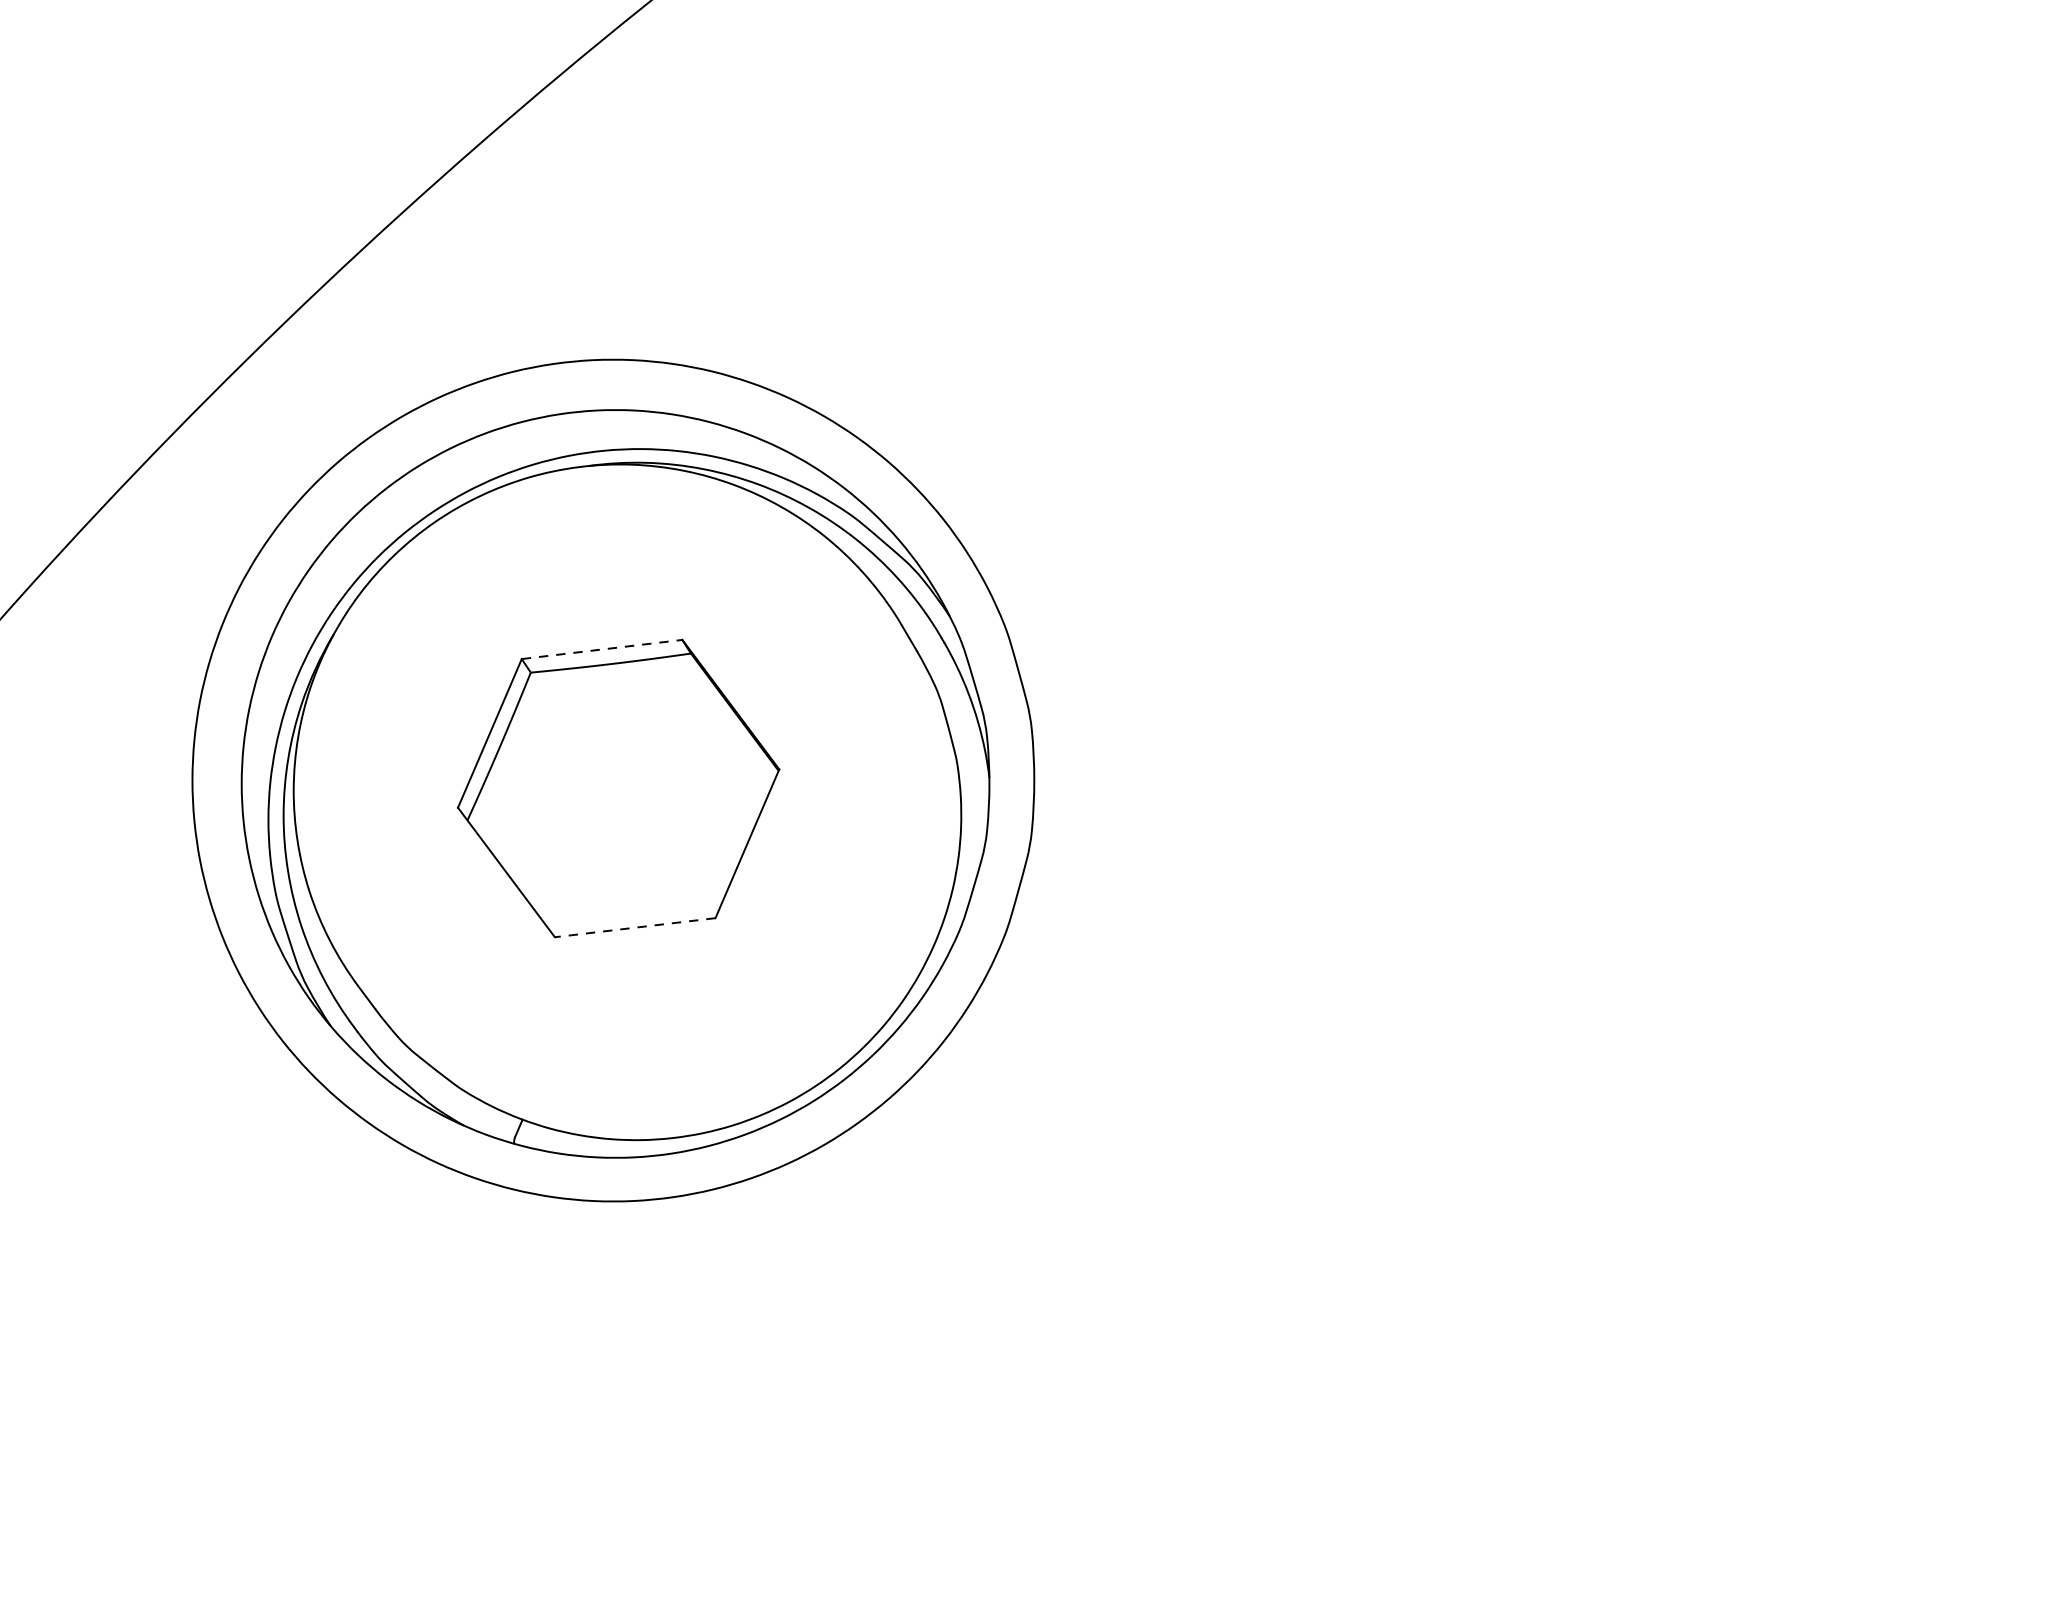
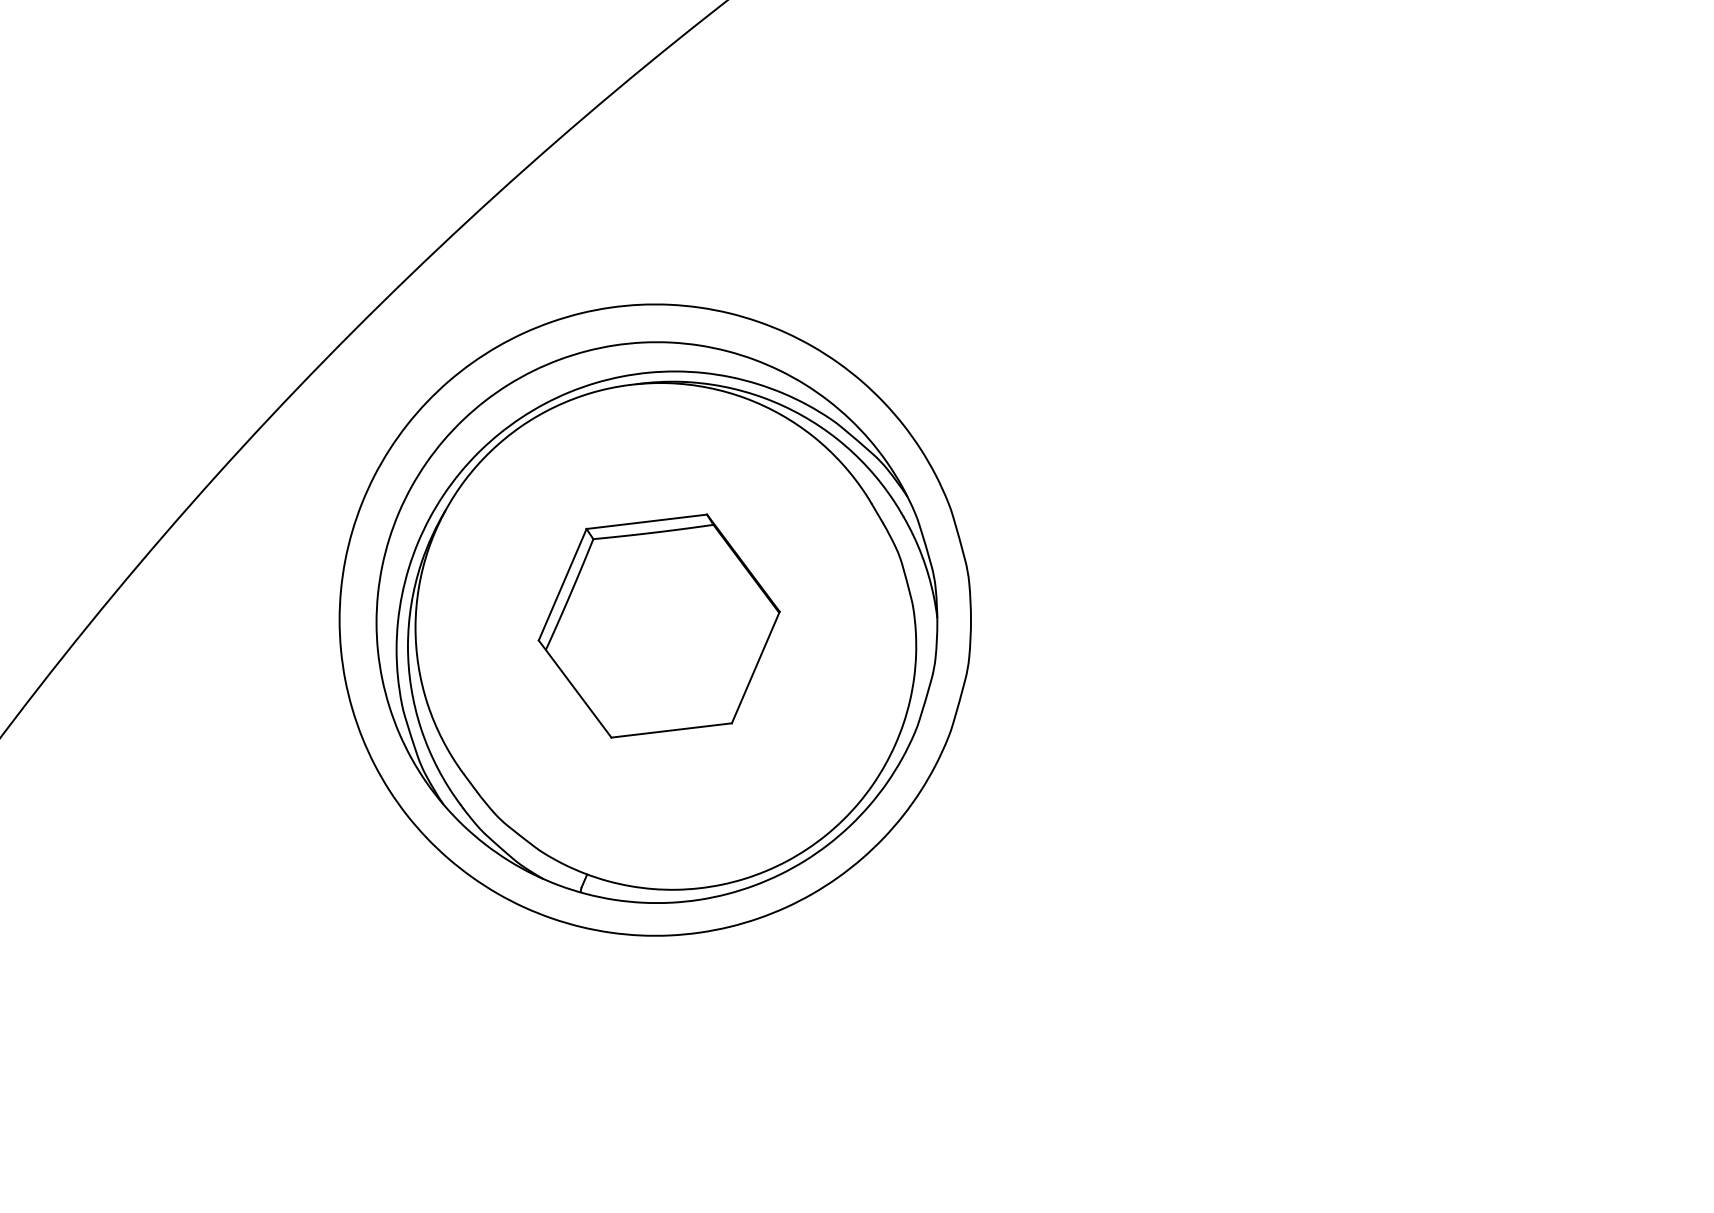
line: (601, 649) -> (646, 521), dashed -> solid
line: (634, 927) -> (671, 730), dashed -> solid

